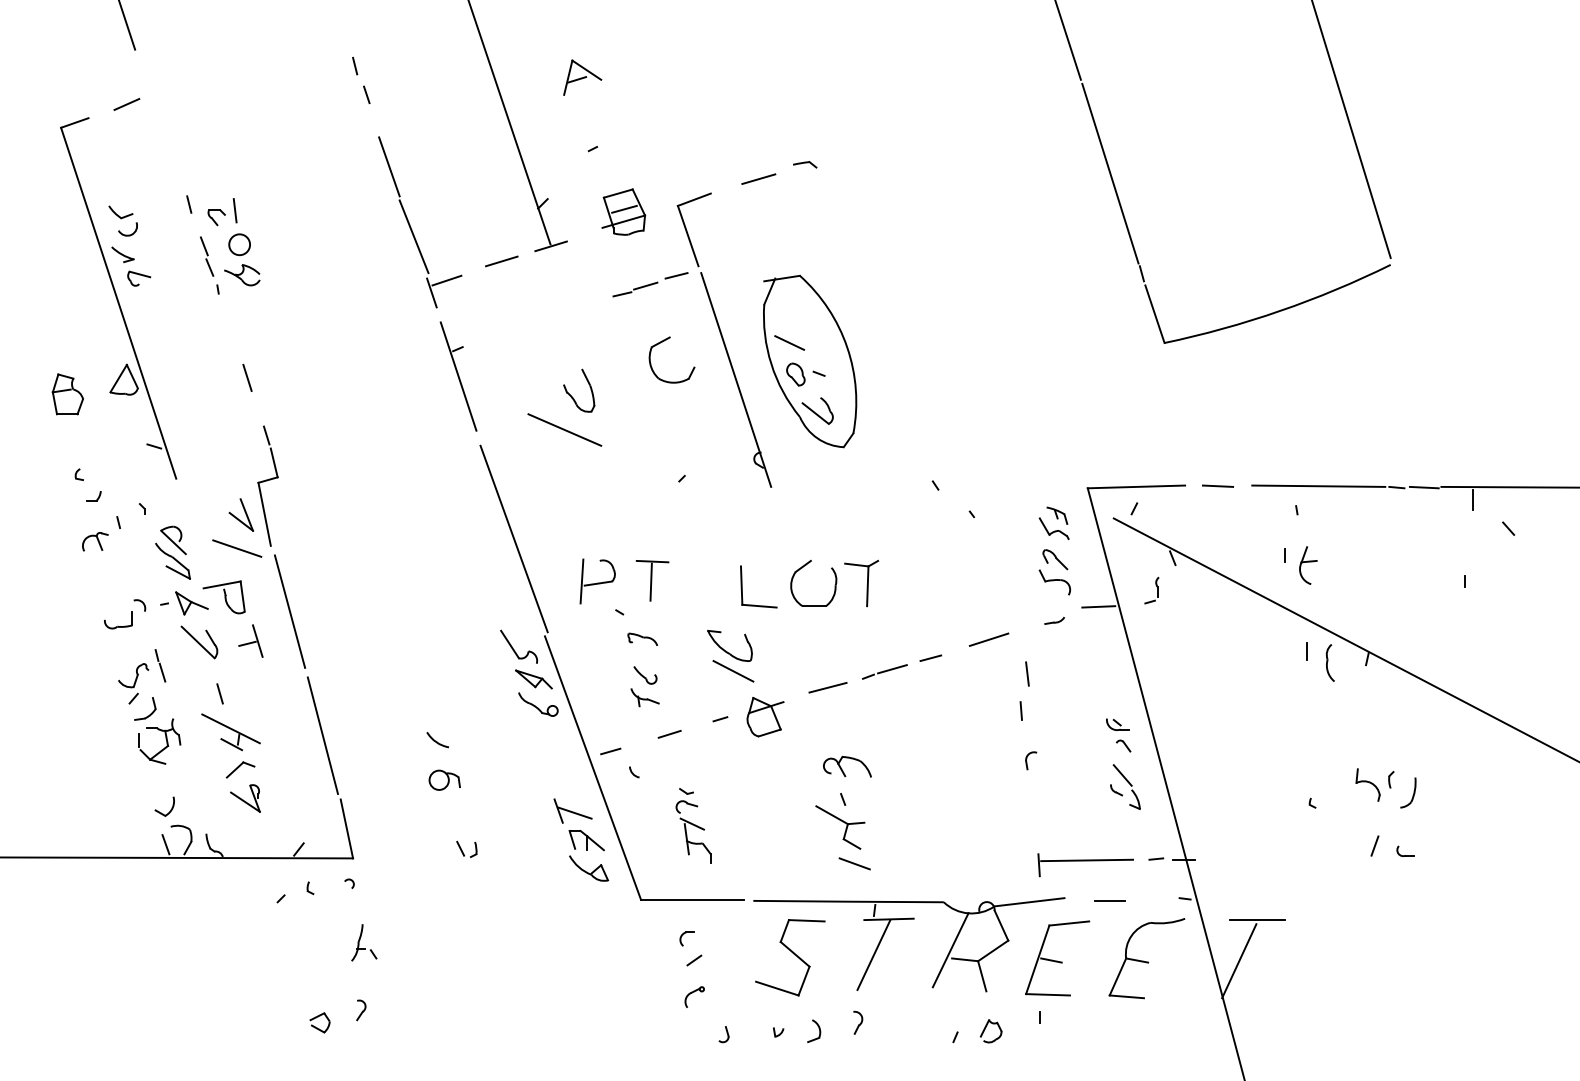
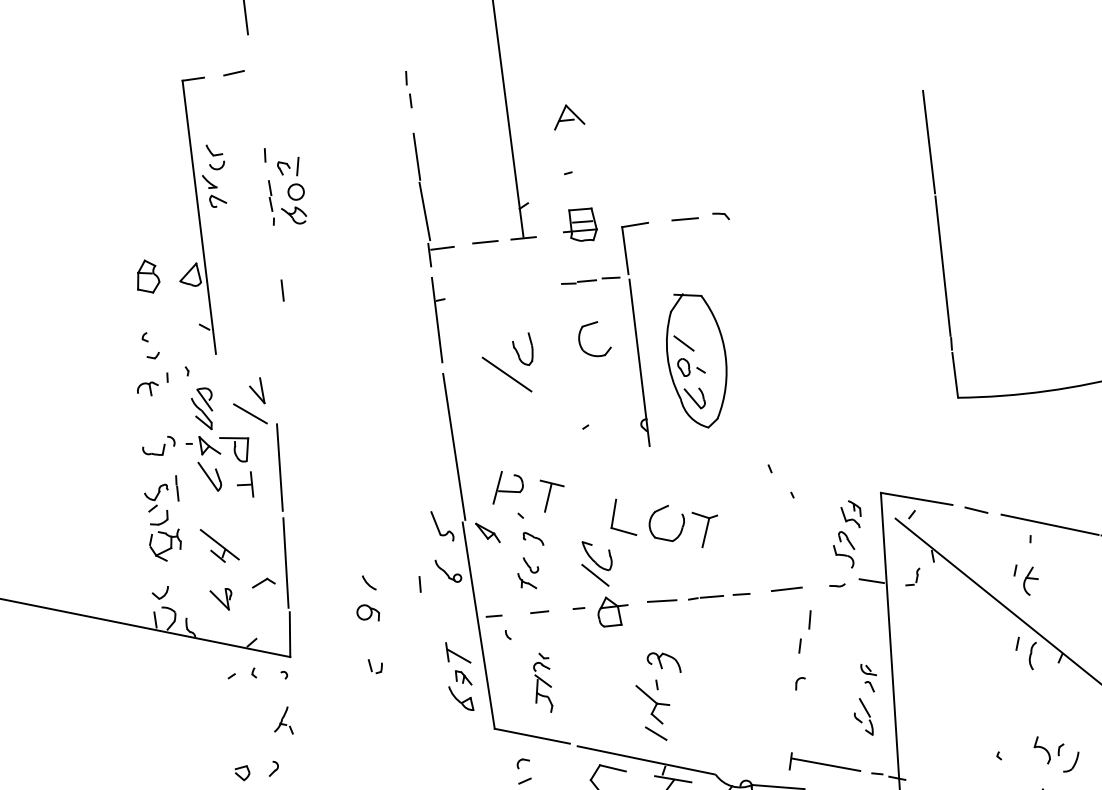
part: (267, 485) -> (281, 372), removed
part: (533, 679) -> (487, 532), moved
line: (219, 693) -> (419, 584), moved
part: (240, 769) -> (264, 583), moved
part: (586, 840) -> (463, 677), size x0.7

